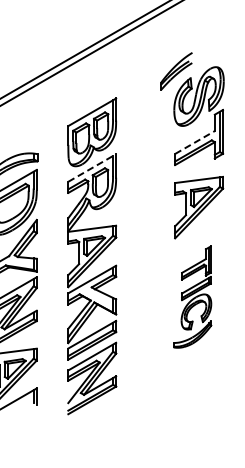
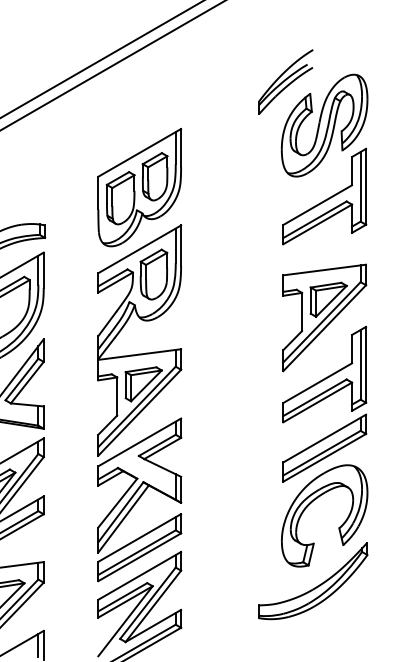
line: (195, 142) -> (318, 205), dashed -> solid
line: (92, 168) -> (140, 250), dashed -> solid
part: (192, 296) -> (313, 471), size x1.67

